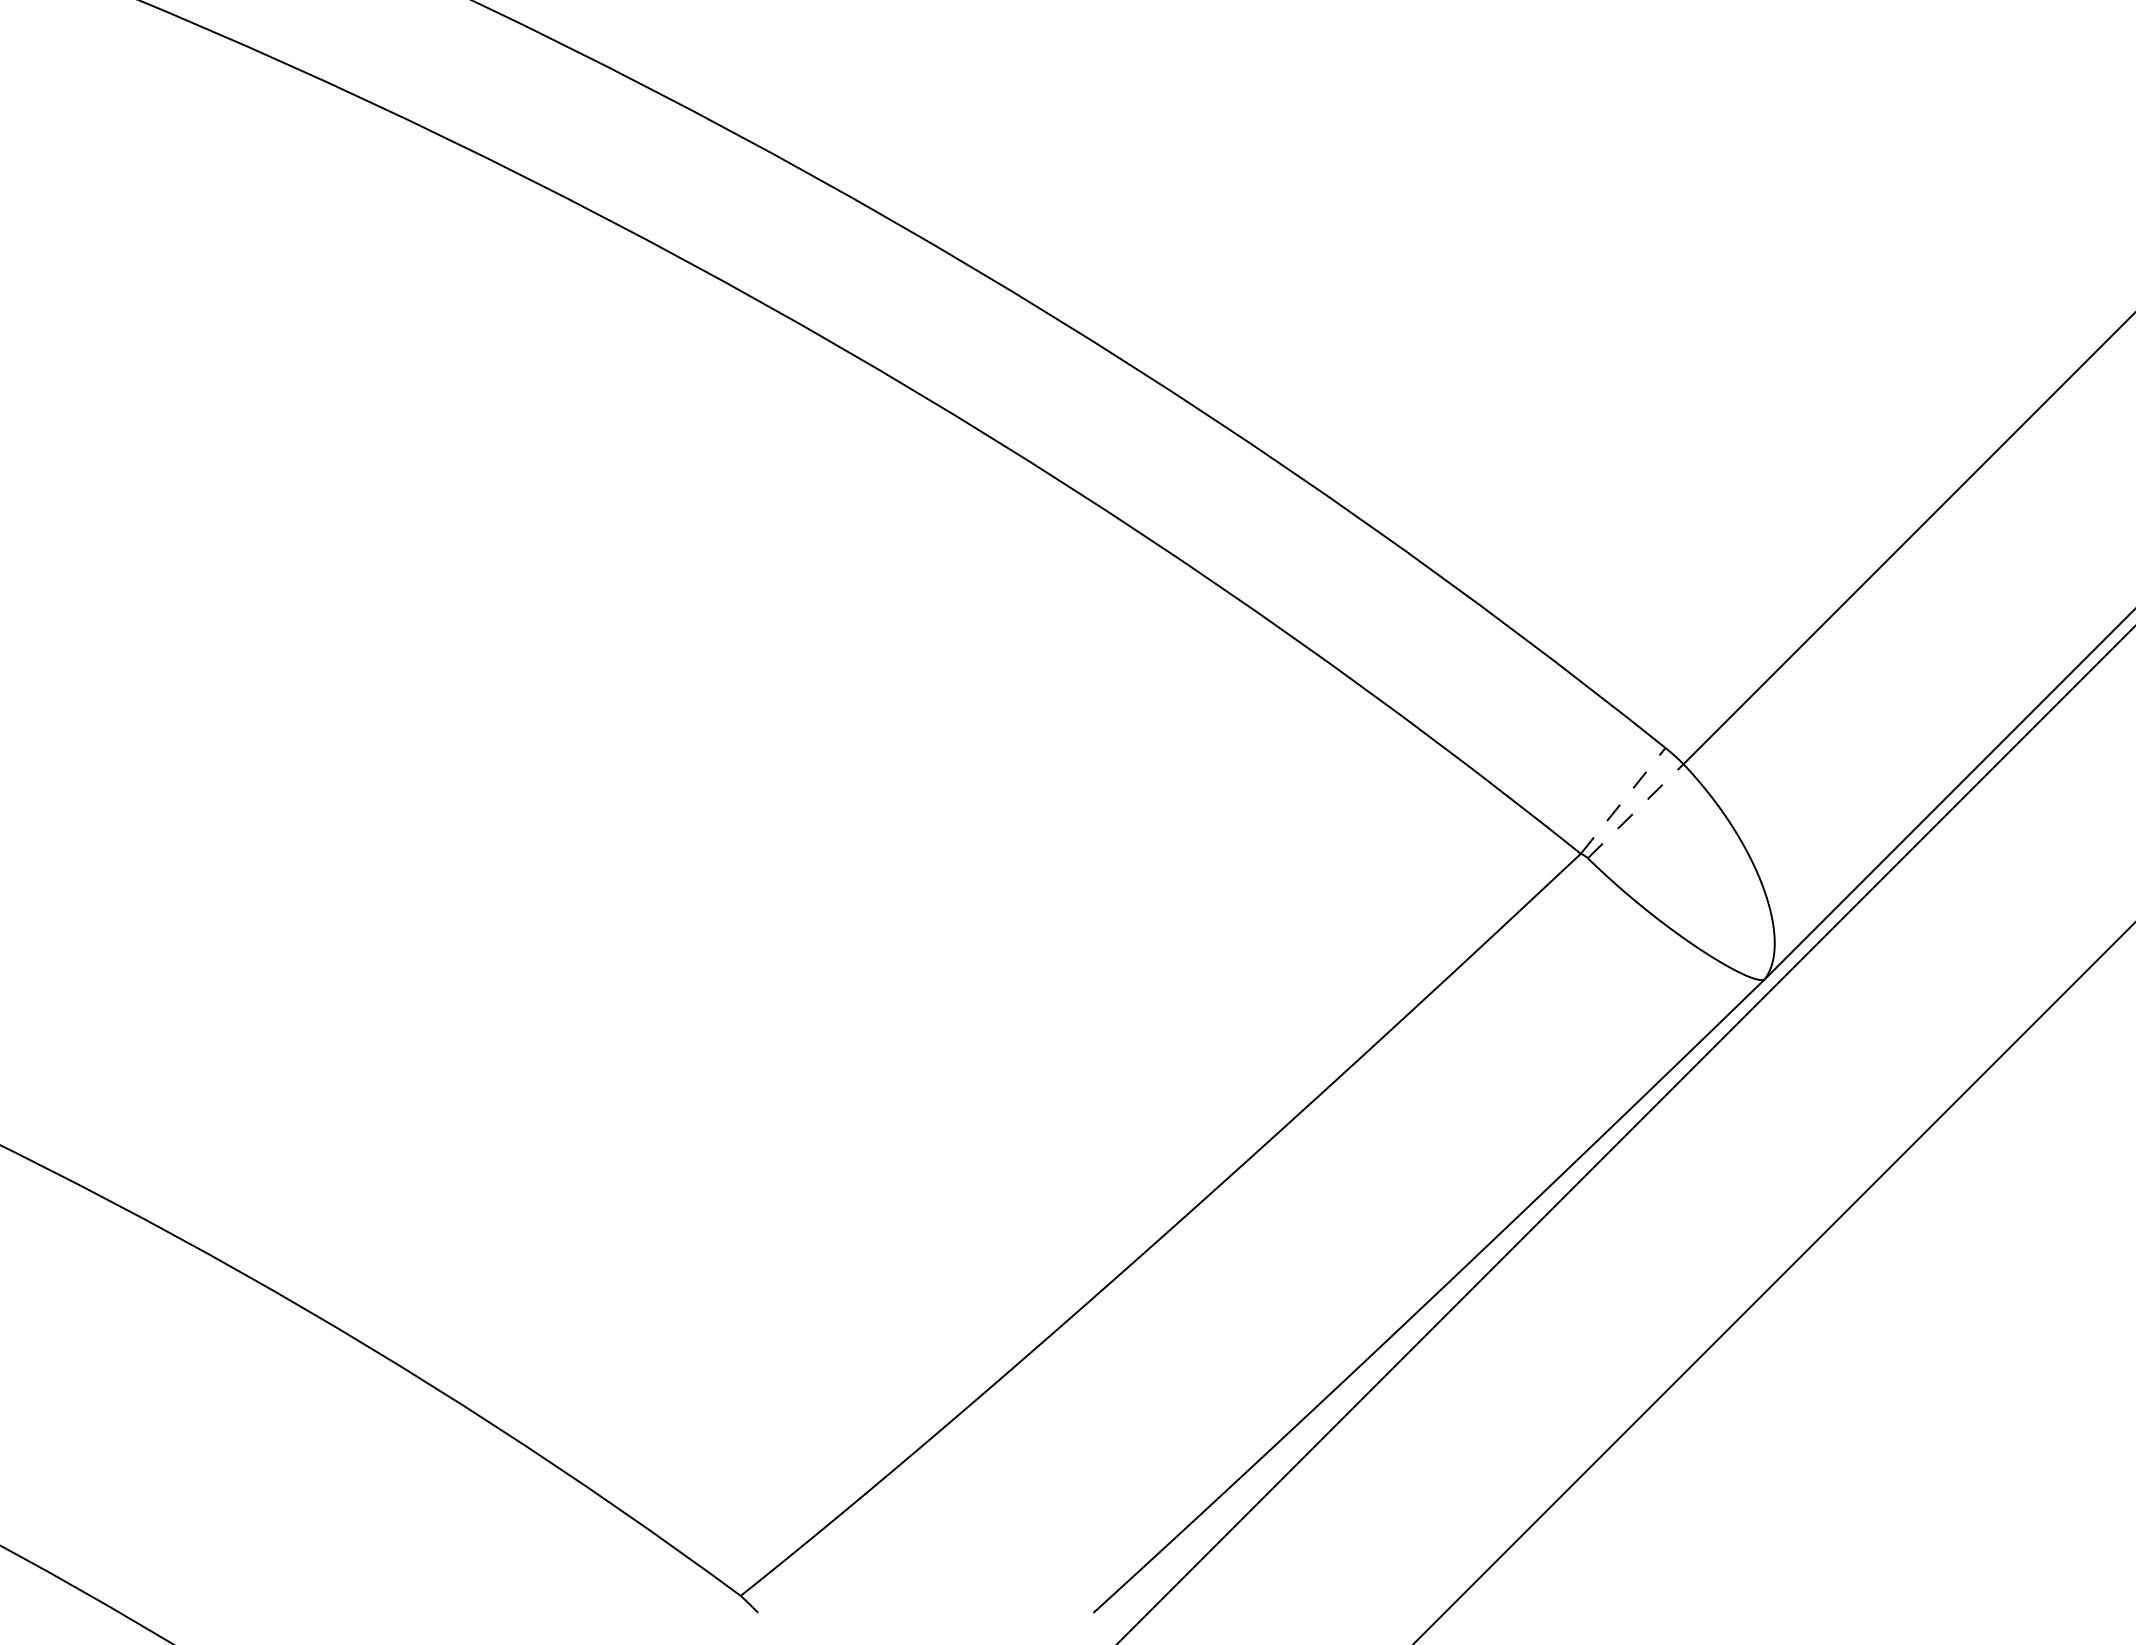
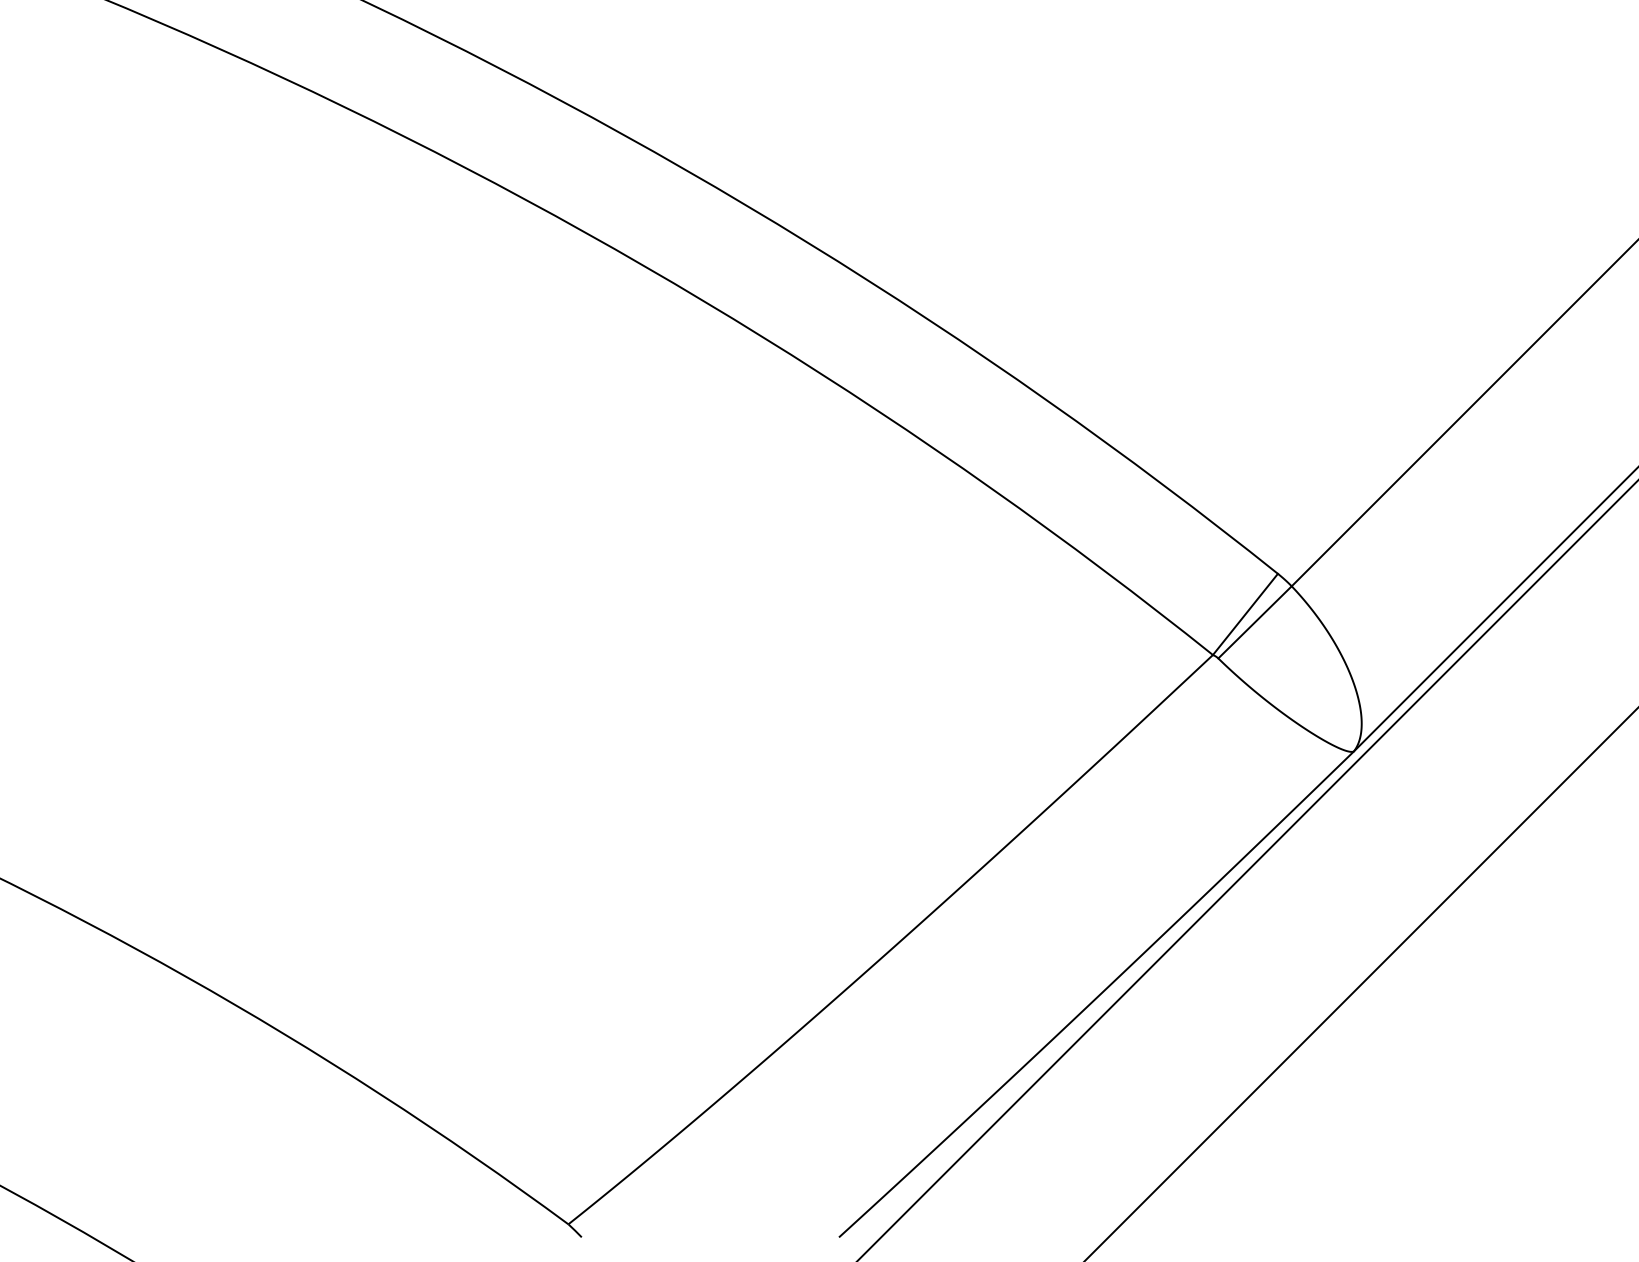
line: (1623, 800) -> (1245, 614), dashed -> solid
line: (1636, 810) -> (1255, 621), dashed -> solid

